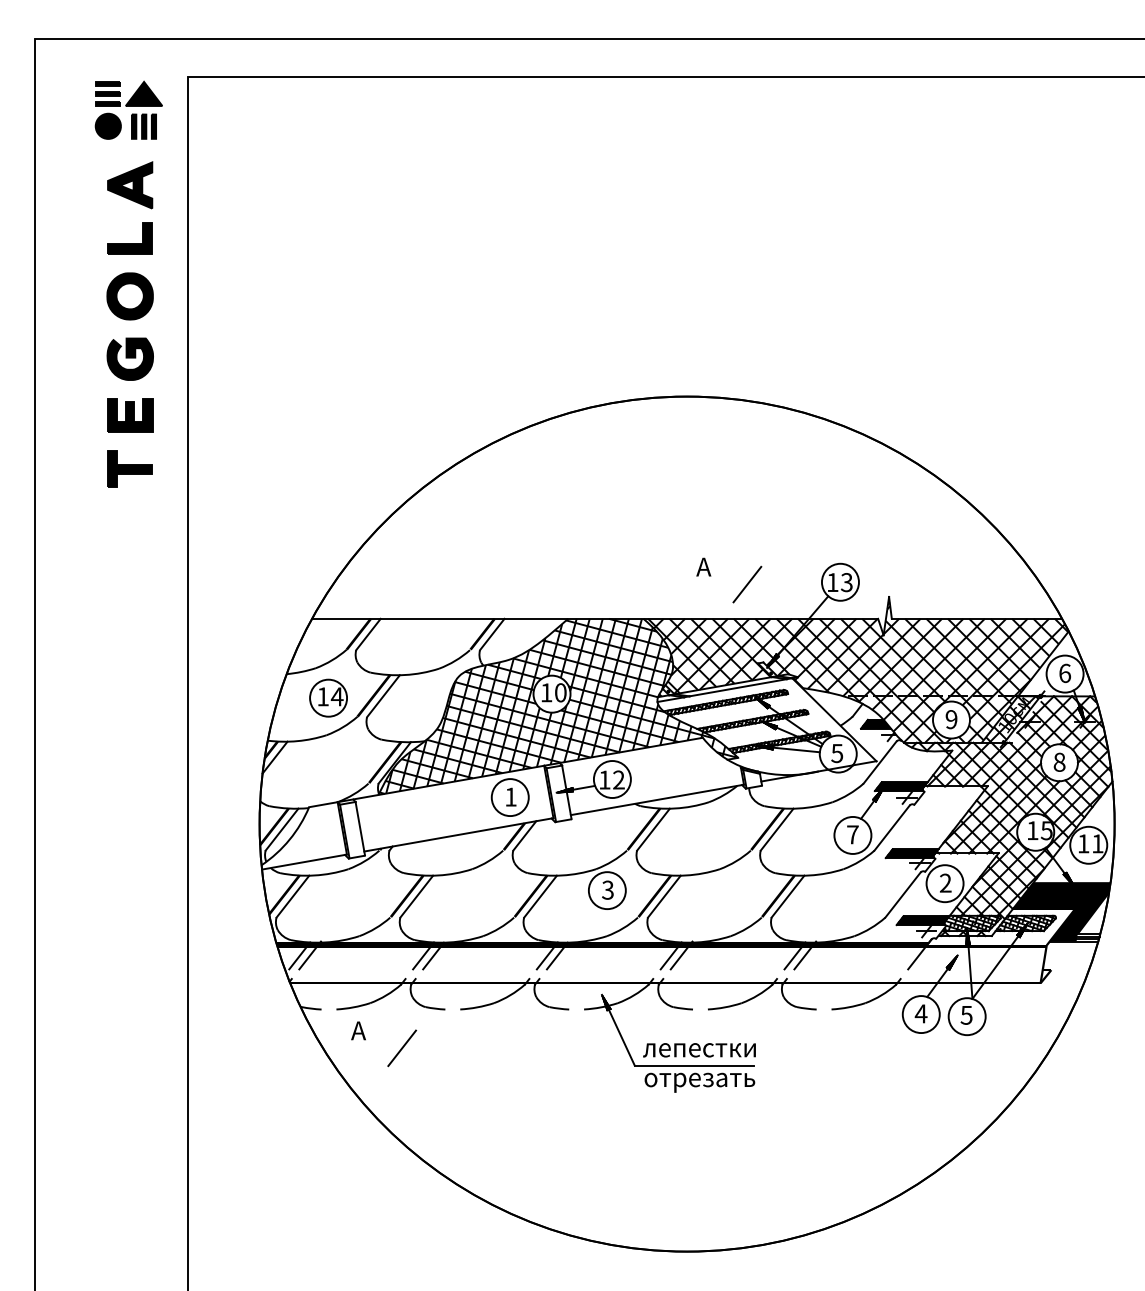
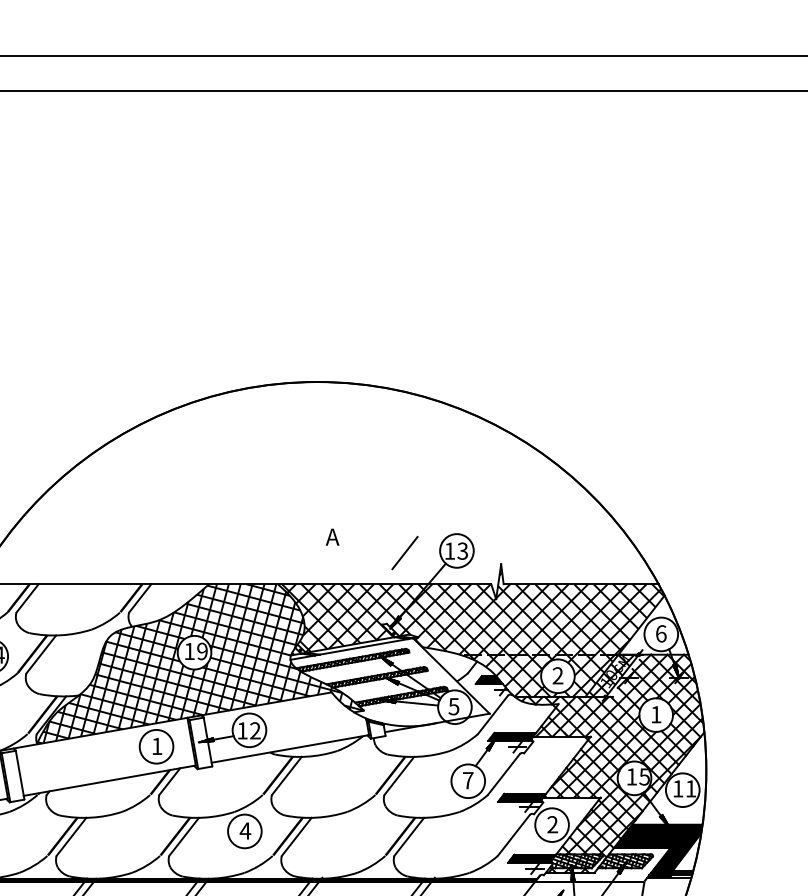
line: (747, 584) -> (405, 552), moved
text: (560, 692) -> (202, 651), 10 -> 19
text: (951, 719) -> (557, 675), 9 -> 2
text: (1059, 761) -> (656, 713), 8 -> 1
text: (607, 889) -> (245, 830), 3 -> 4

